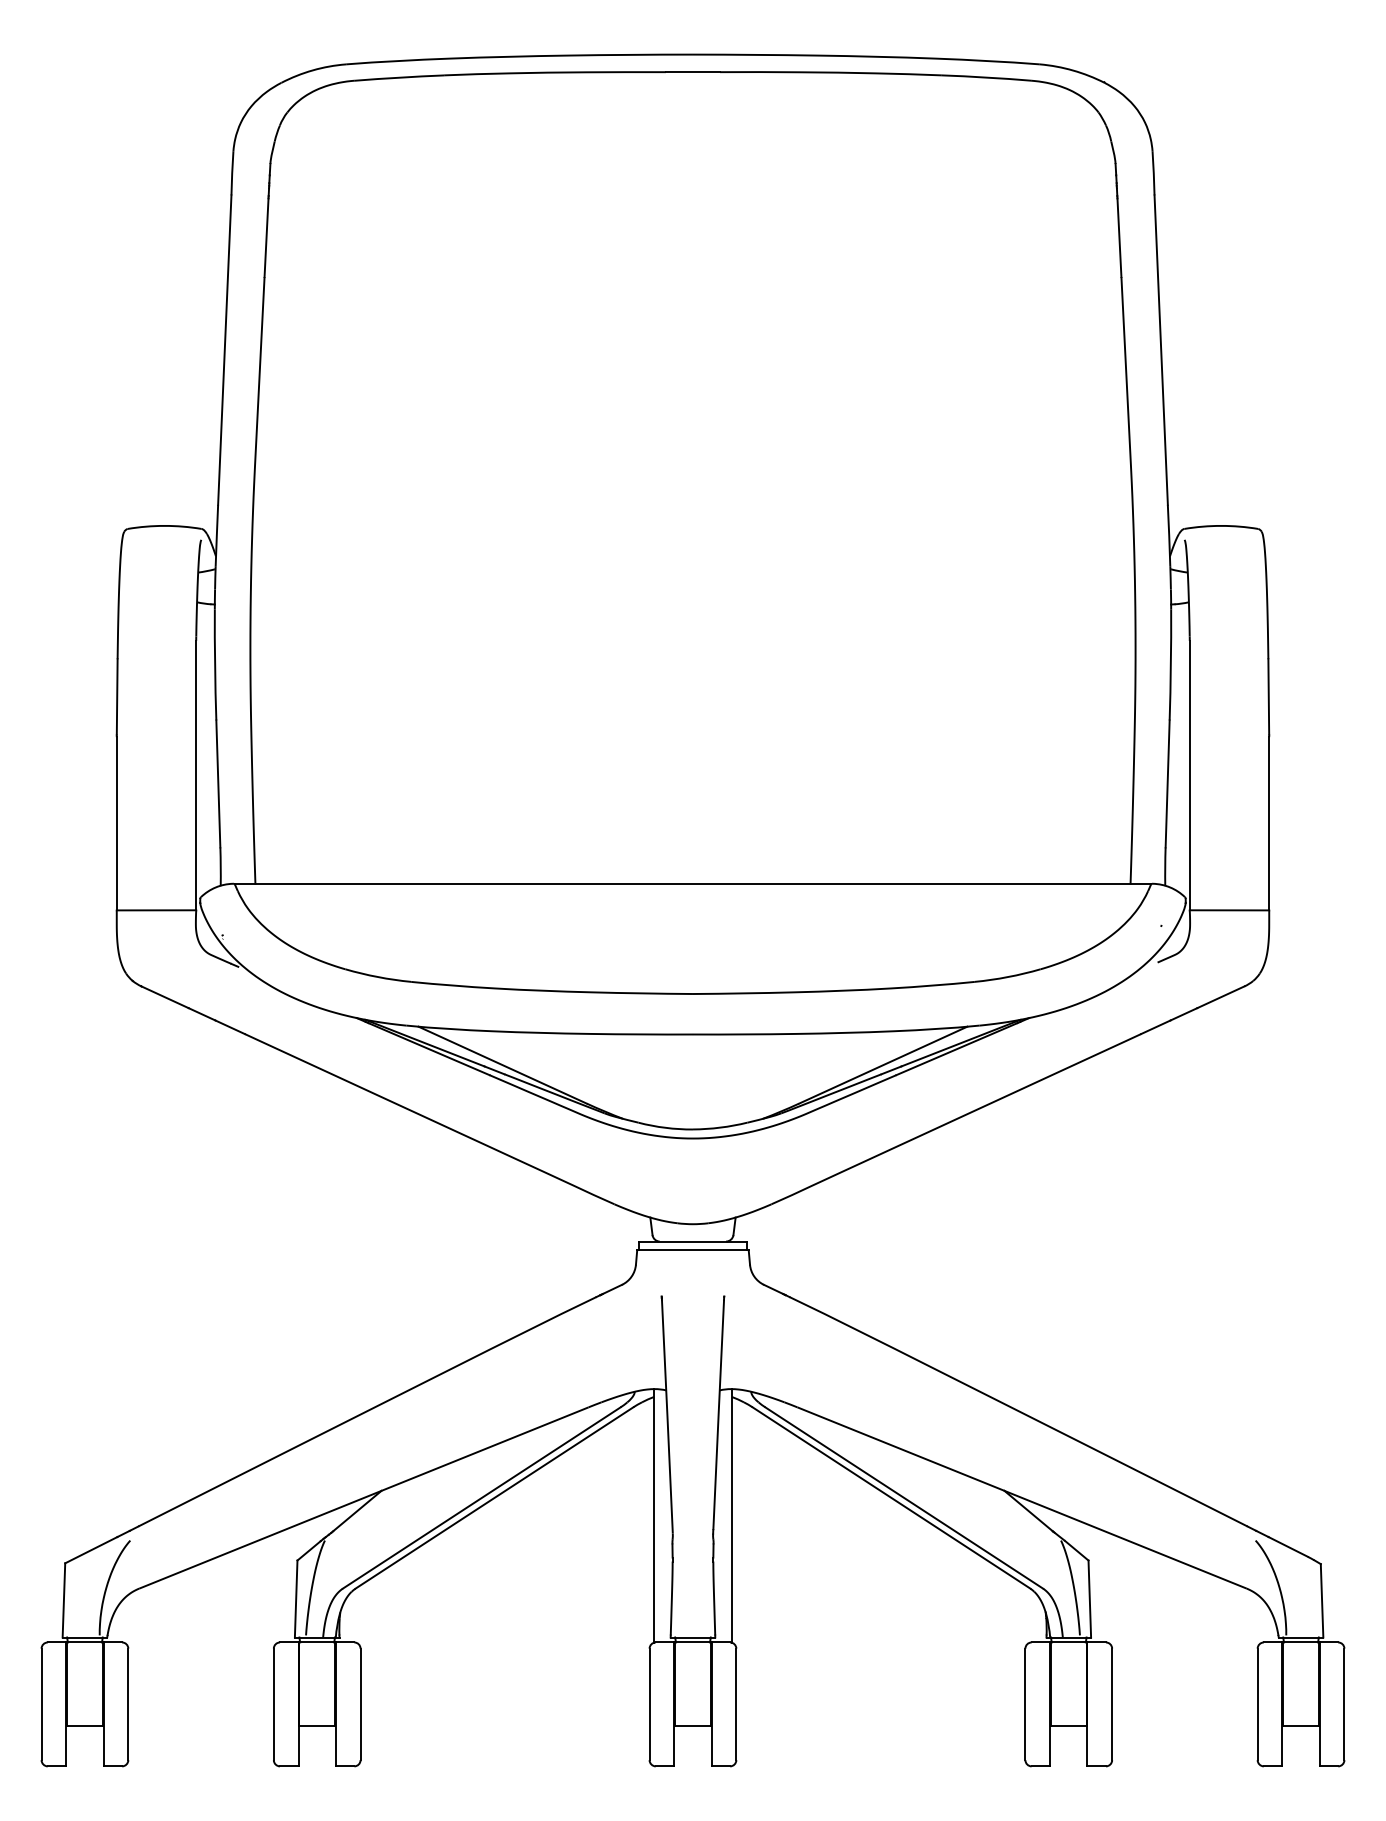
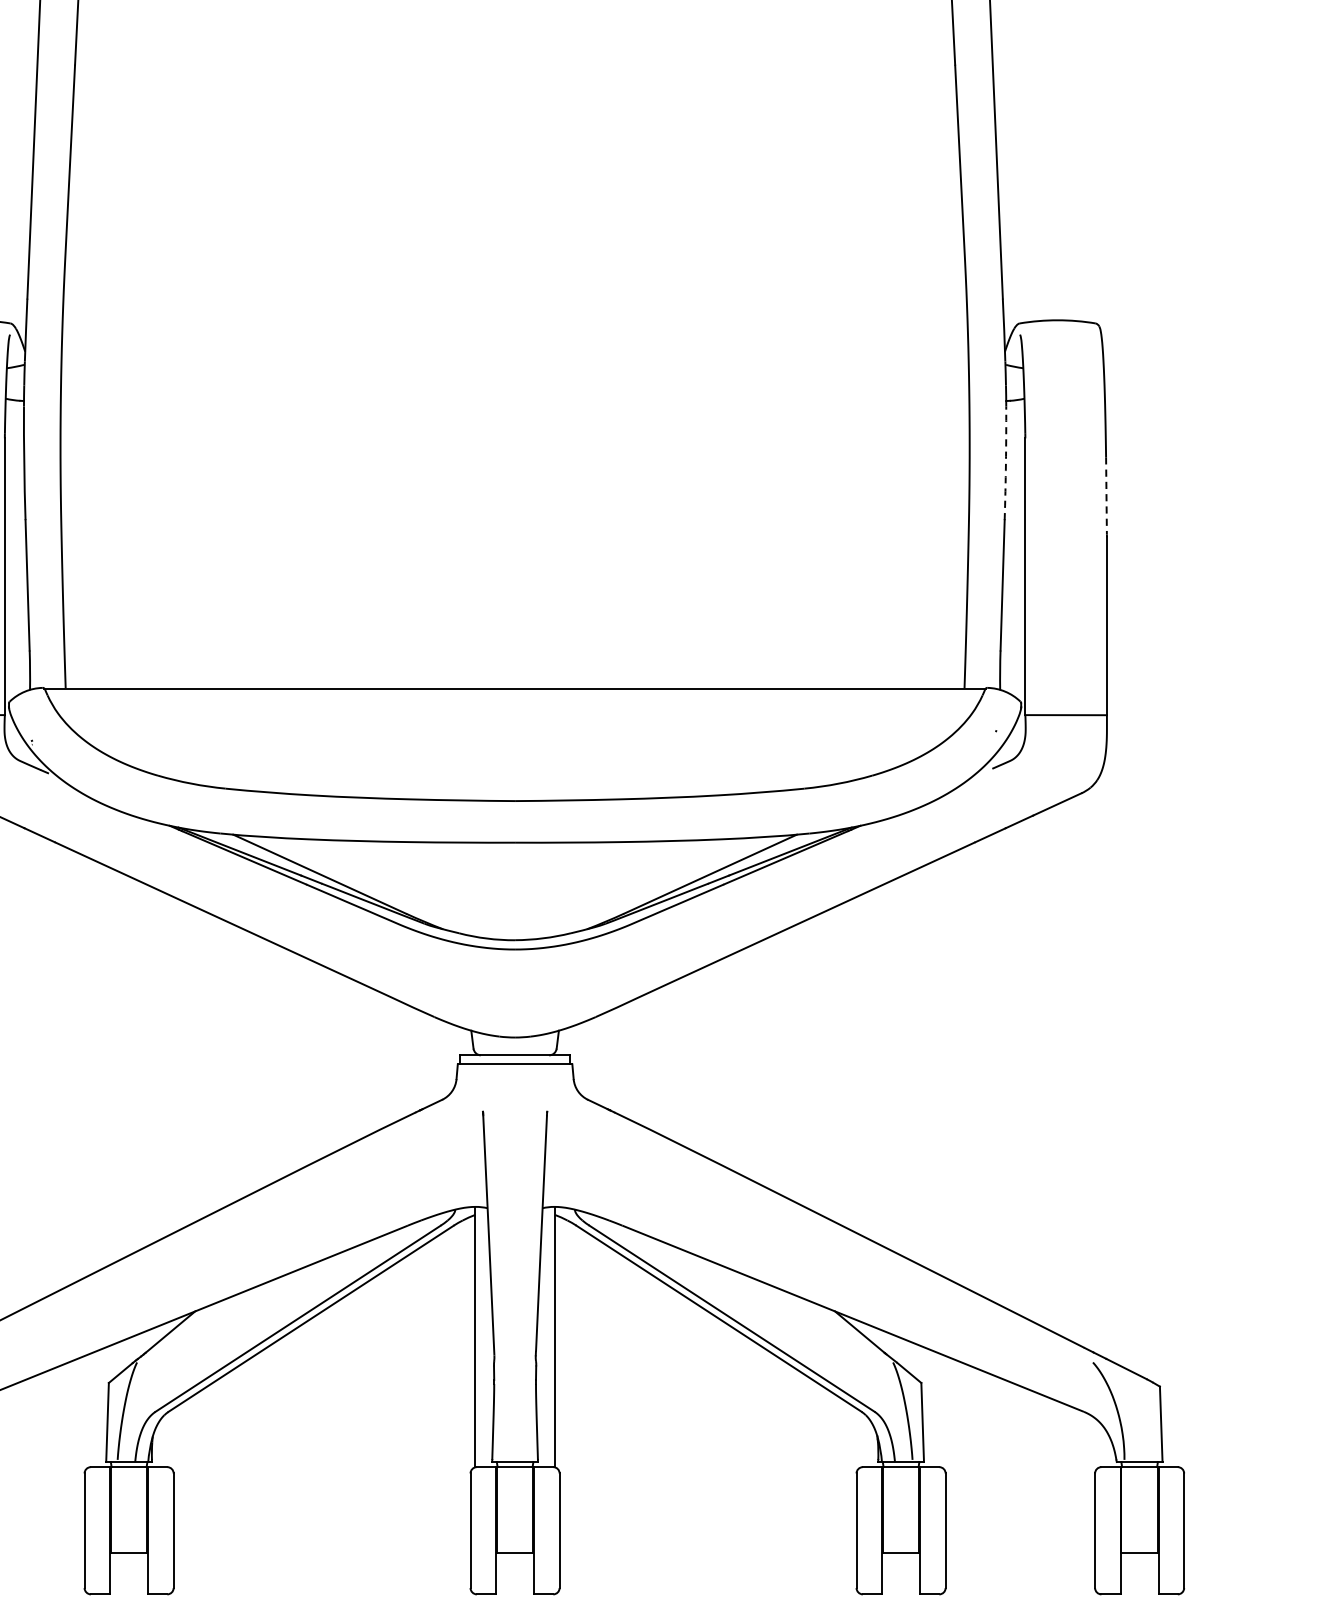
arc: (1170, 665) -> (1005, 463), solid -> dashed
line: (1268, 696) -> (1106, 495), solid -> dashed

